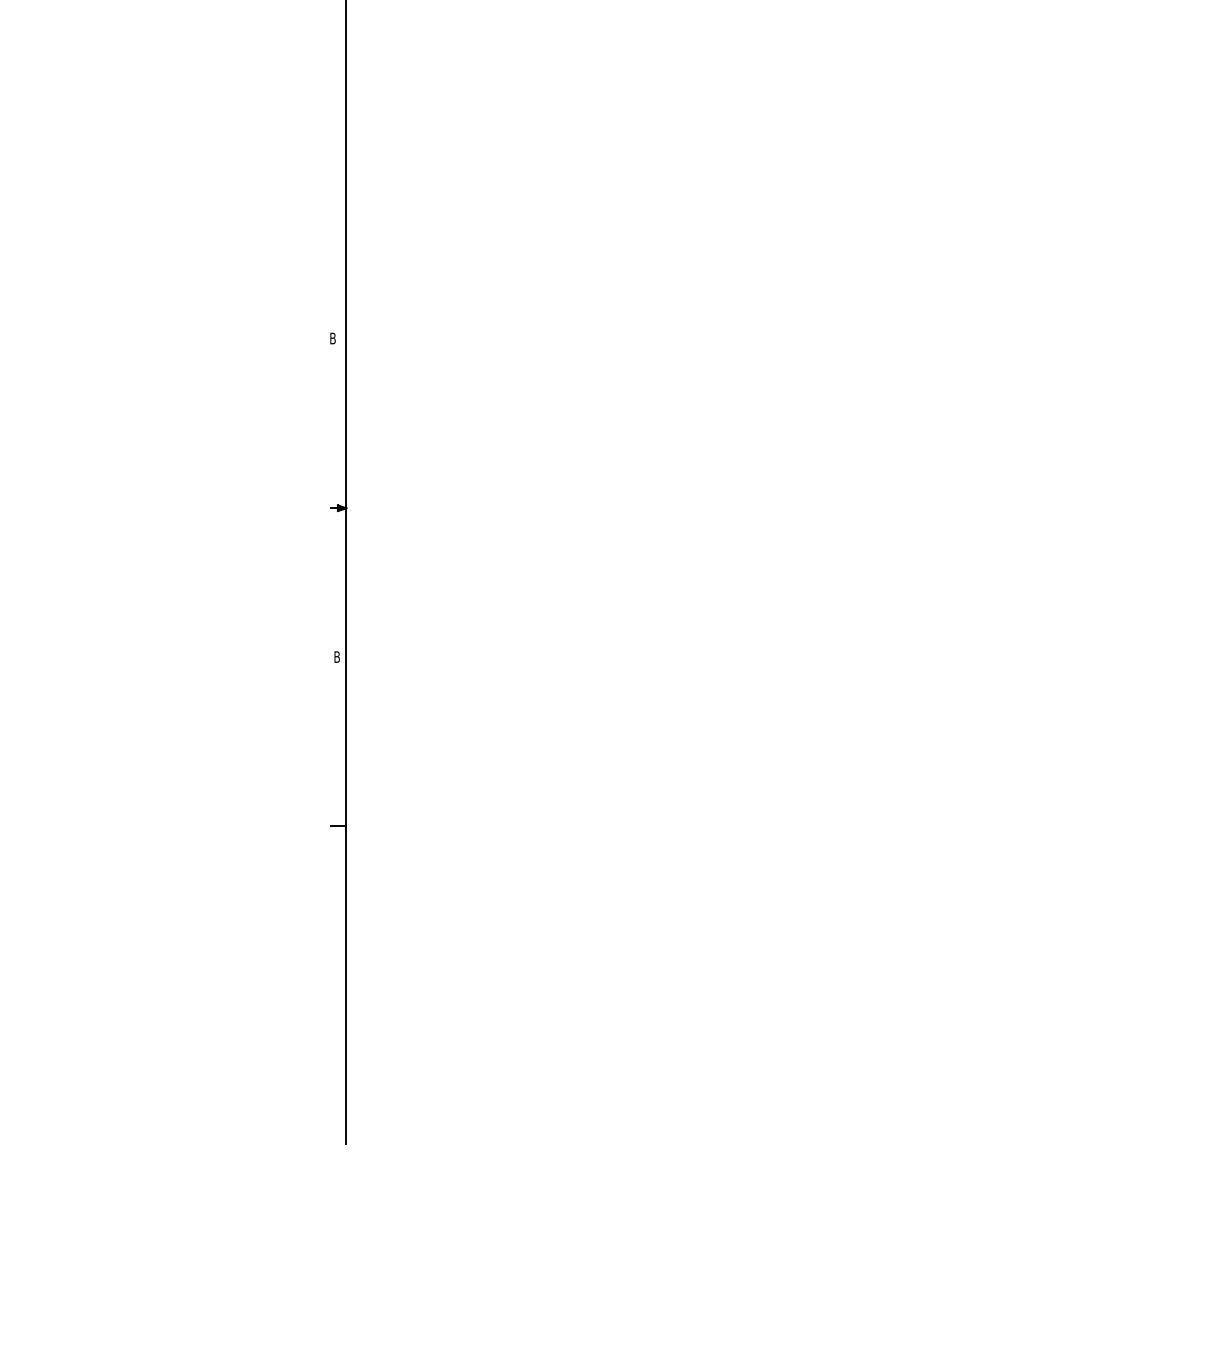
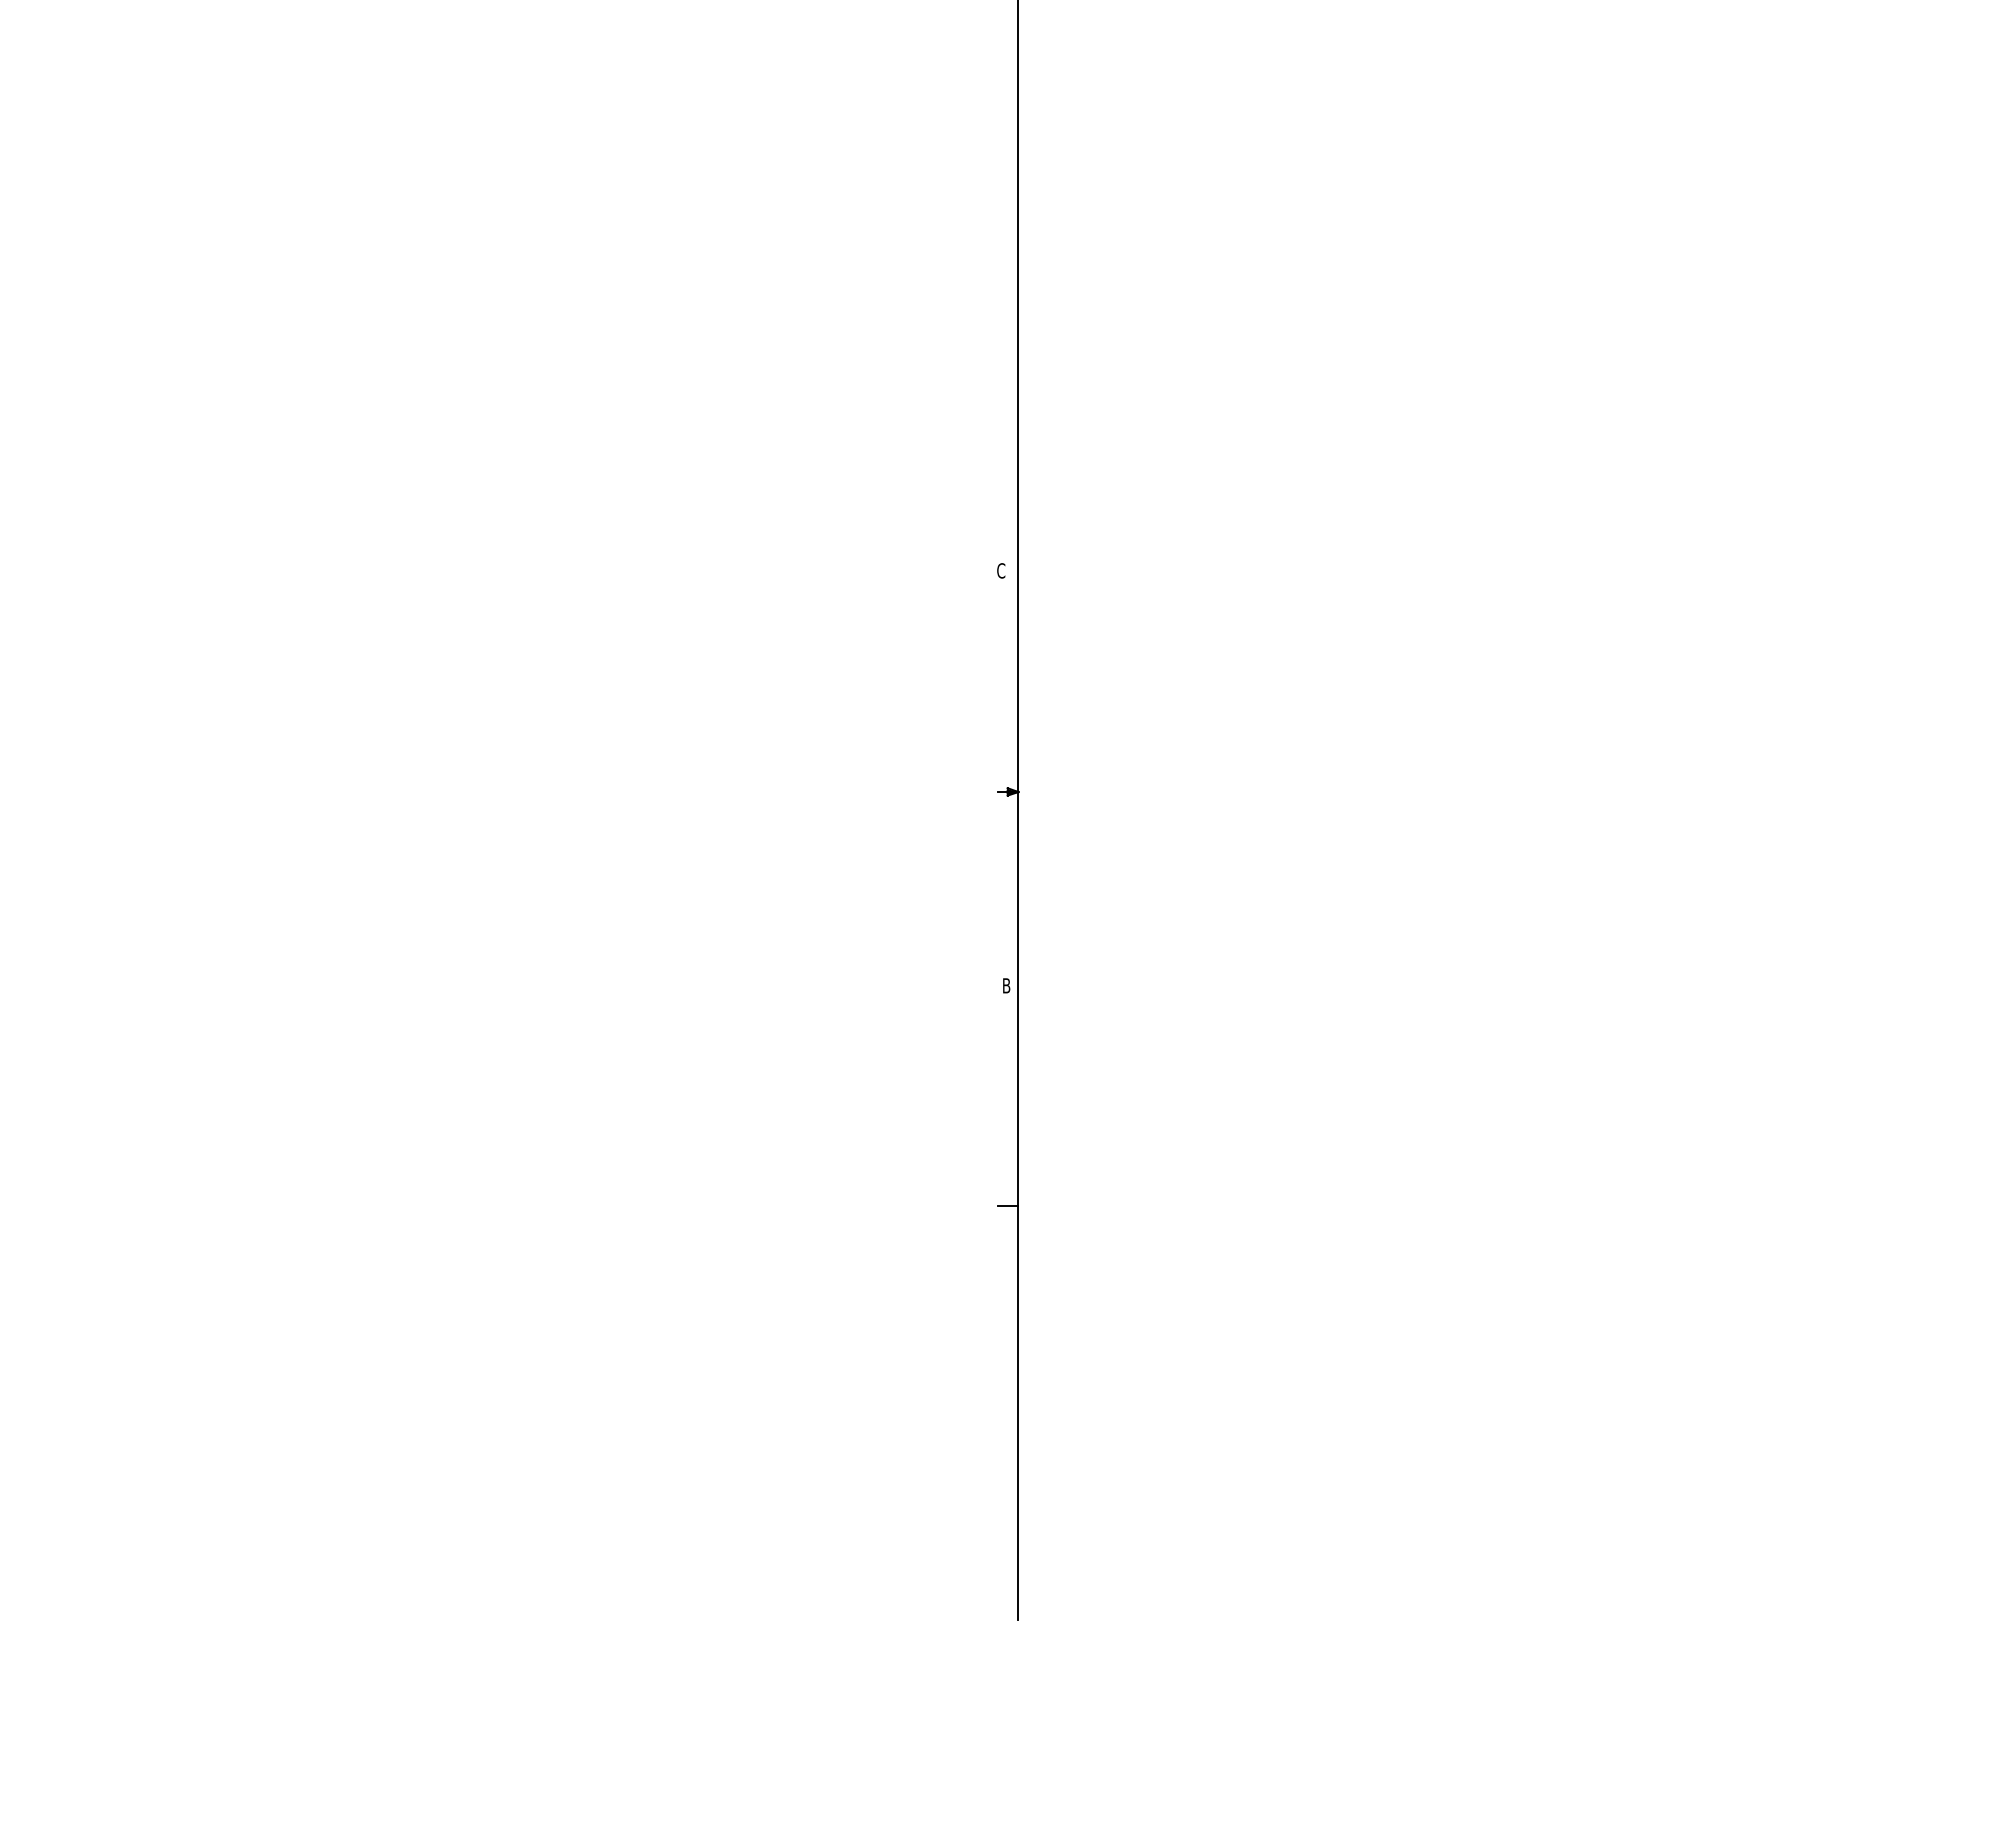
text: (333, 338) -> (1001, 570), B -> C

